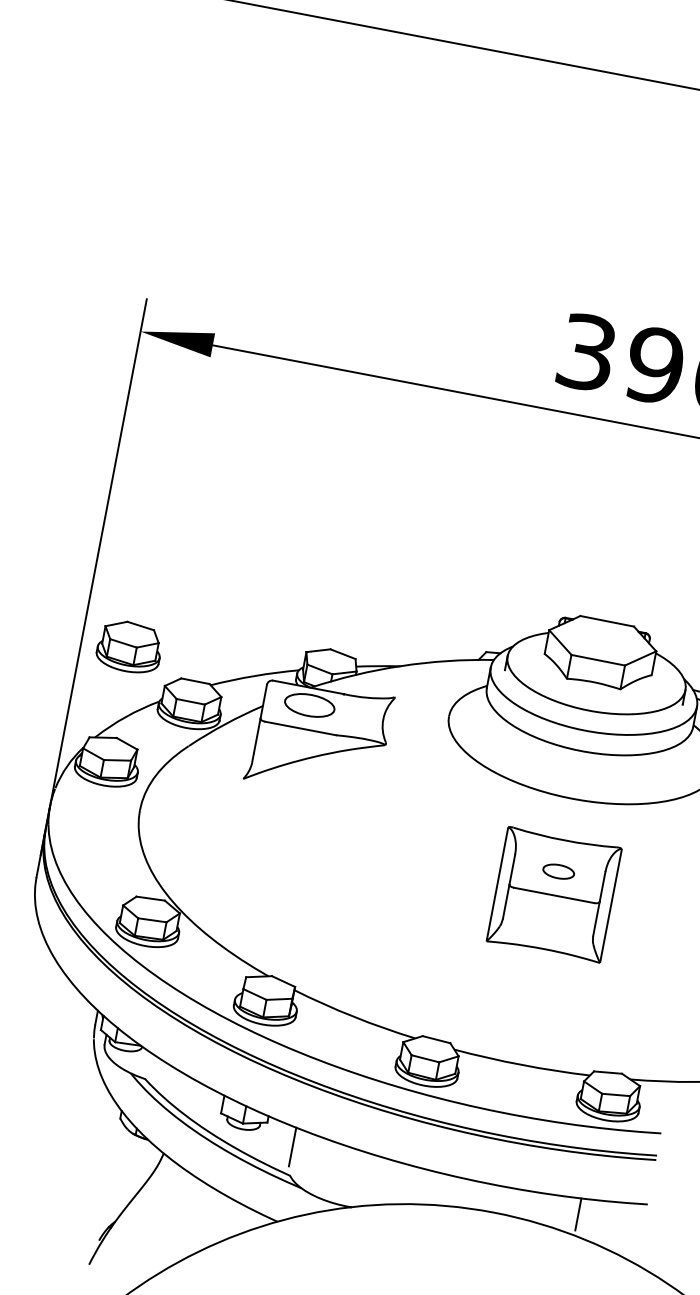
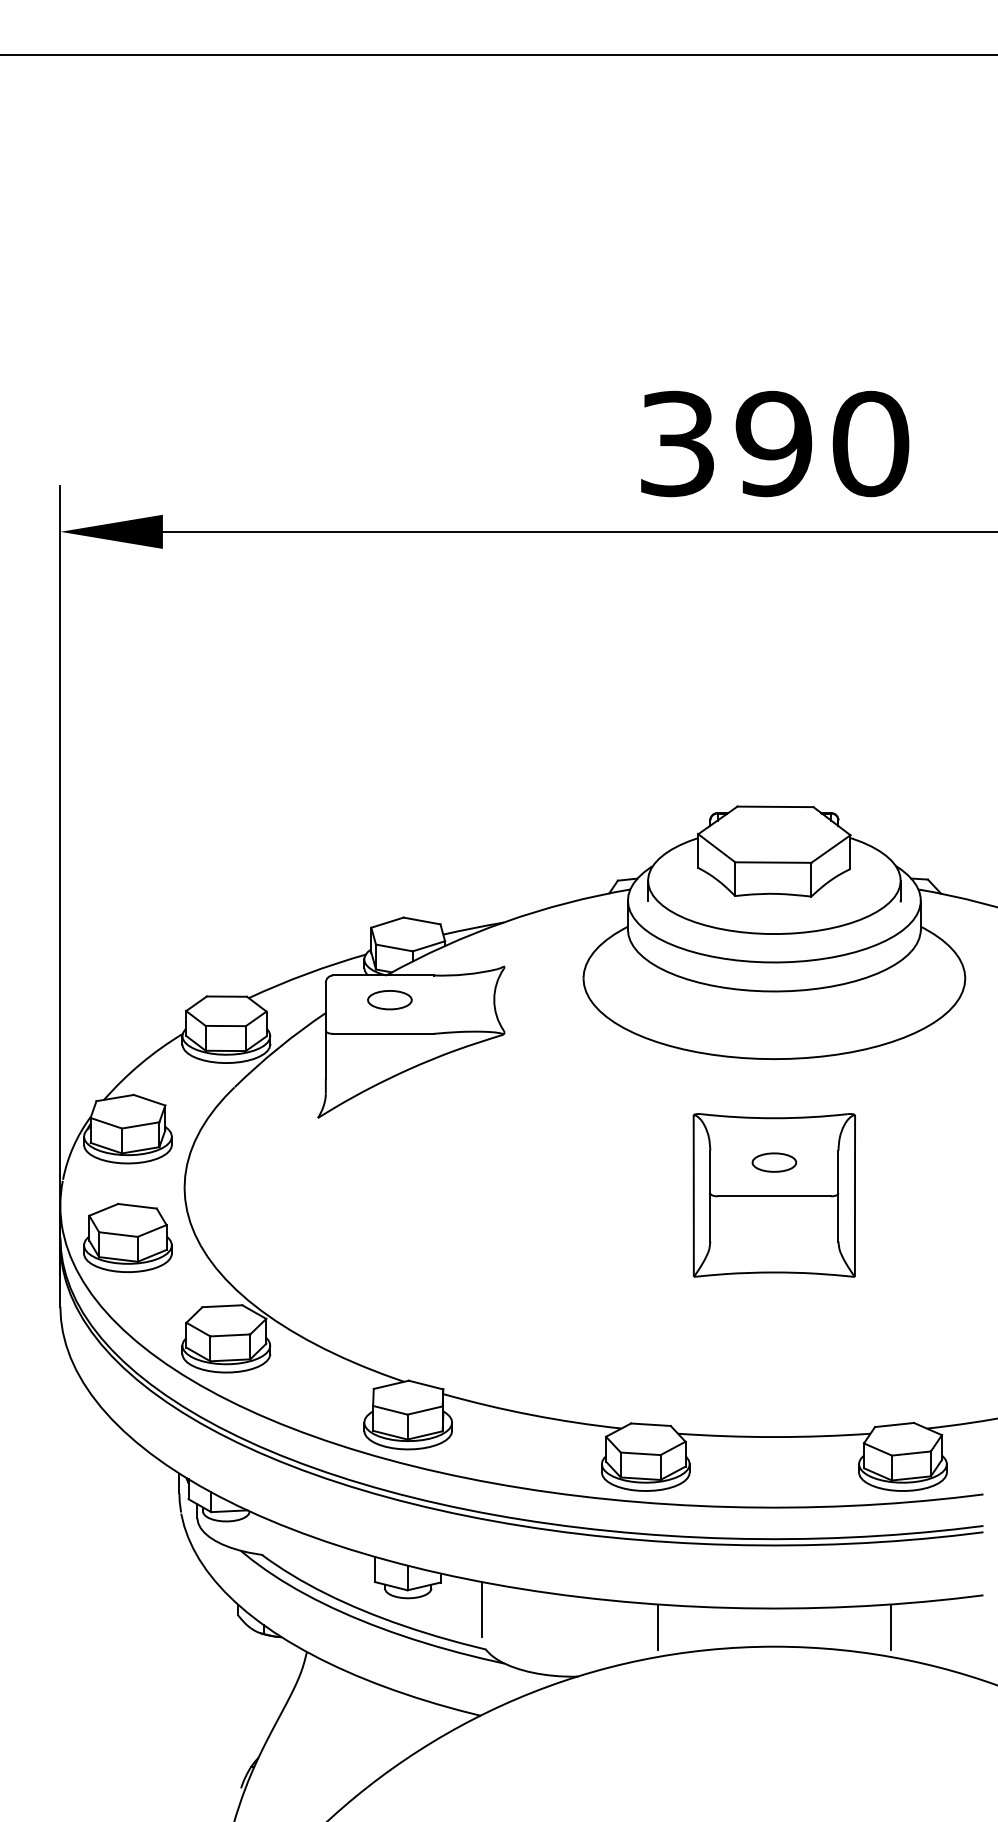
part: (129, 646) -> (127, 1237), moved
part: (309, 705) -> (389, 1000), size x0.62
line: (414, 1182) -> (657, 1626), added

